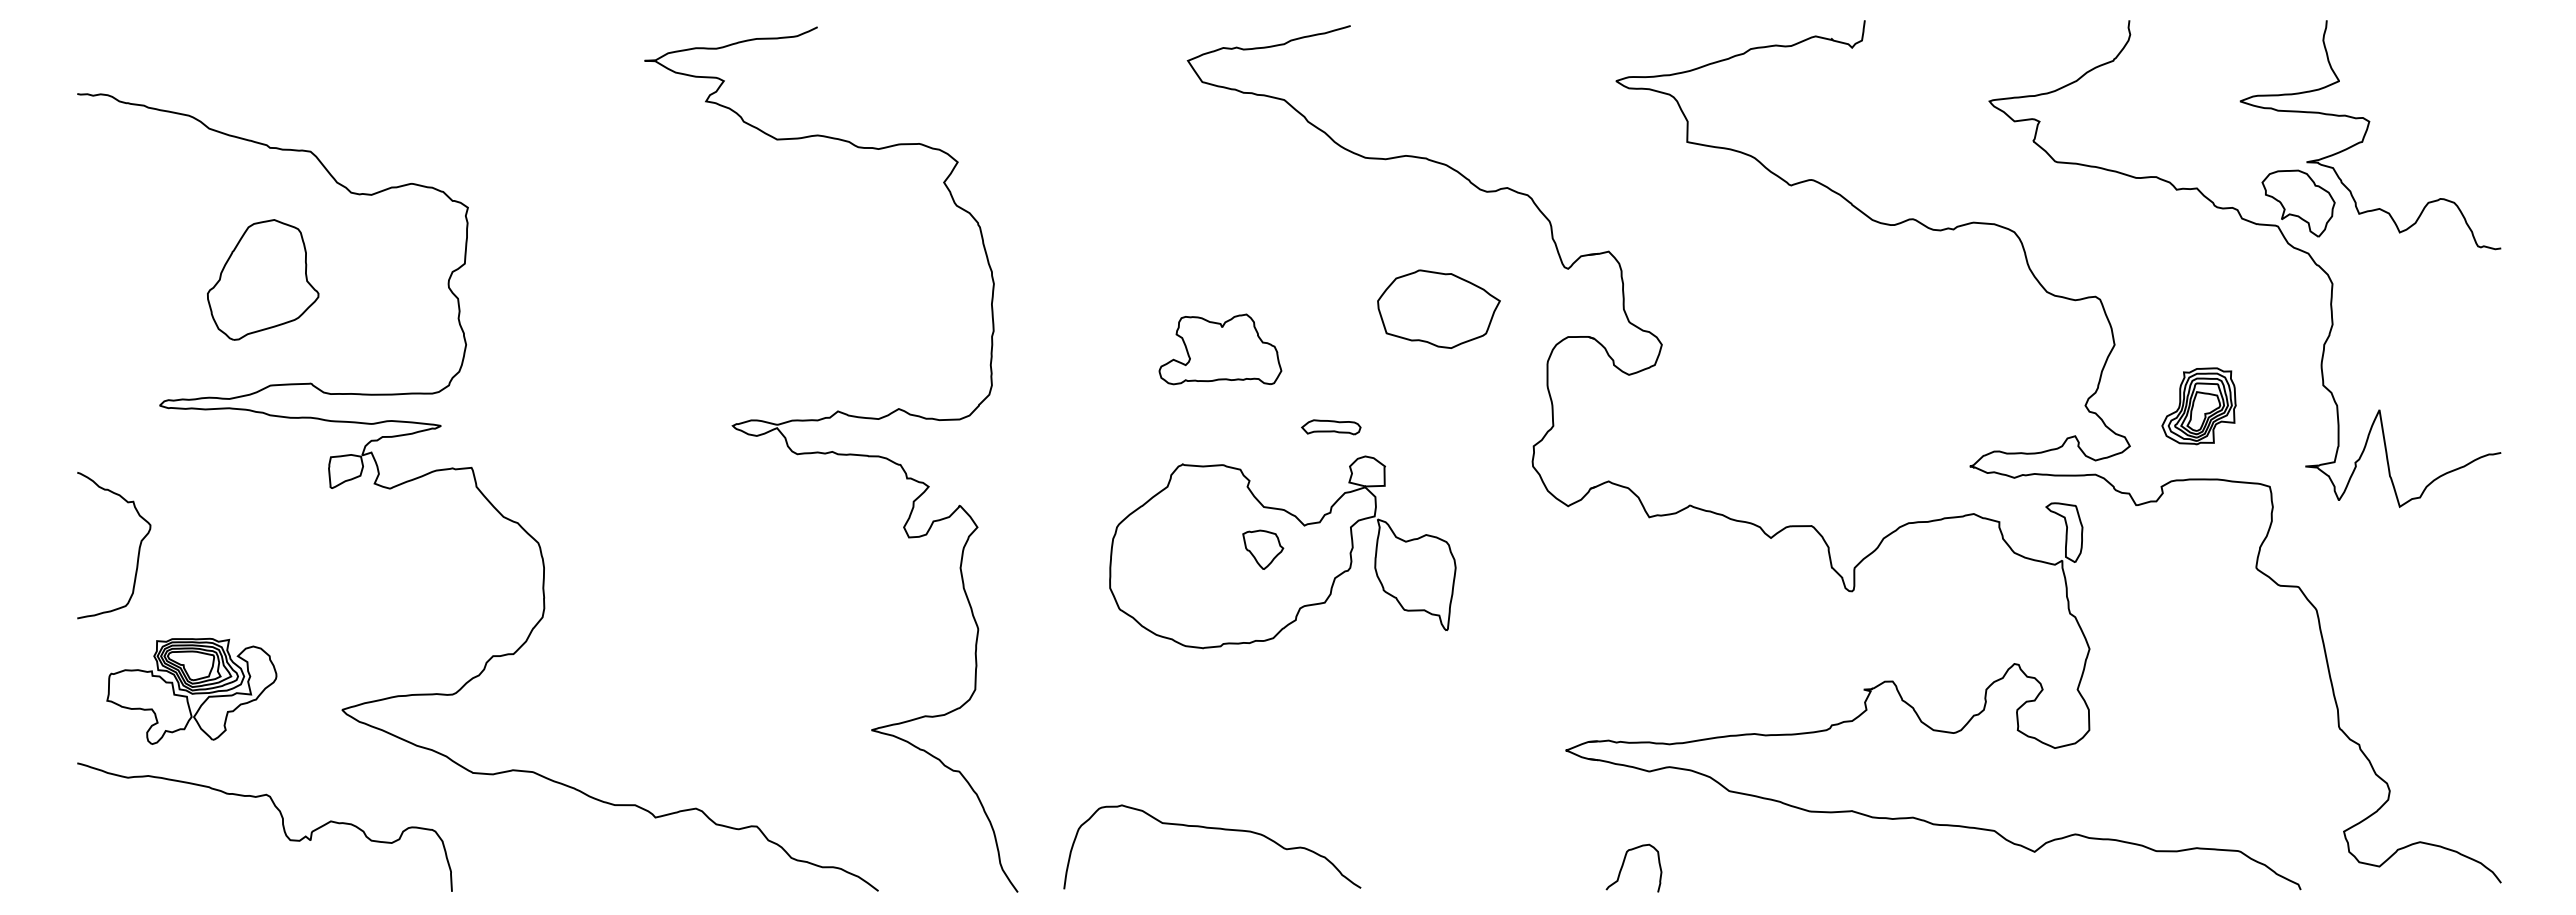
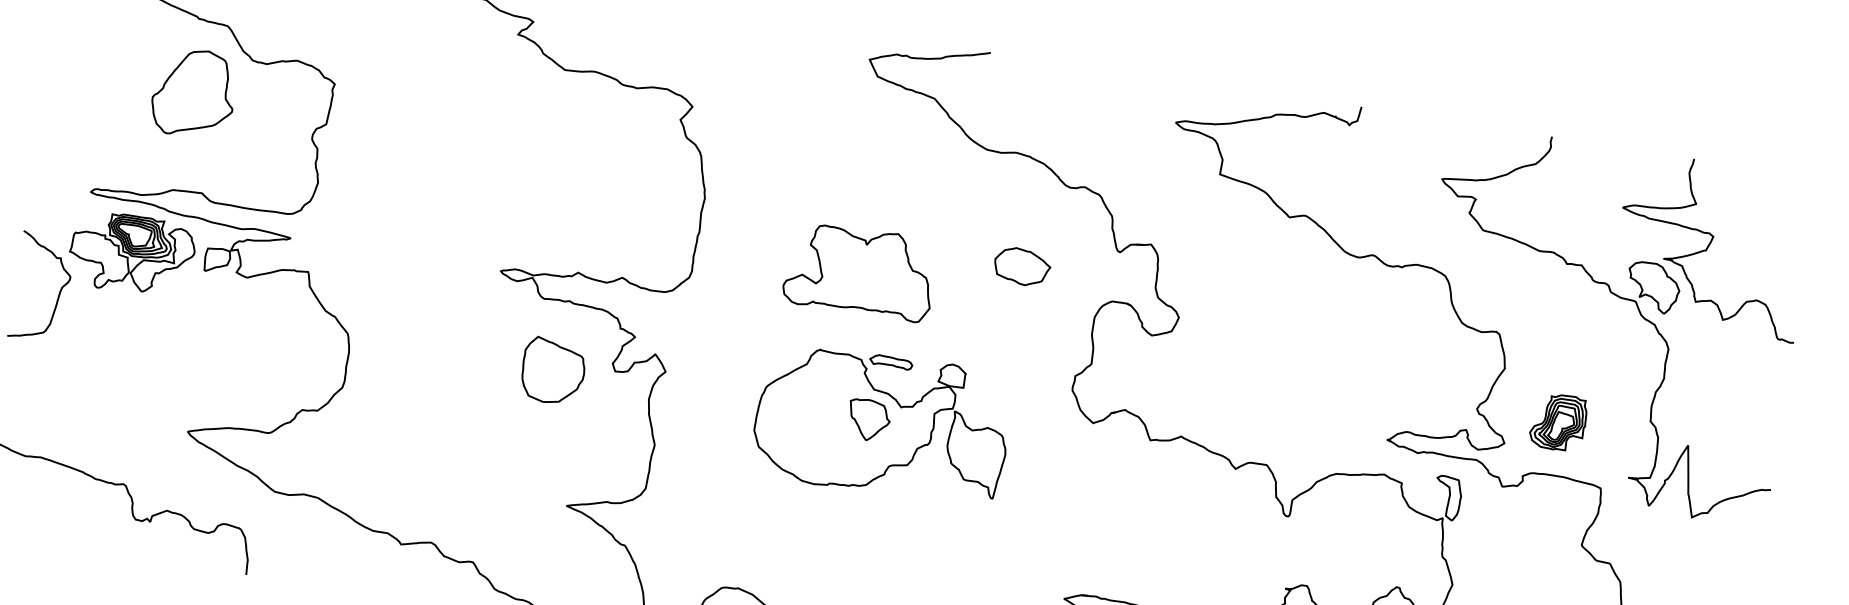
part: (263, 279) -> (194, 93), moved
part: (1438, 309) -> (1022, 266), size x0.62
part: (1220, 349) -> (860, 271), size x1.67
part: (1331, 427) -> (891, 362), moved
part: (824, 549) -> (552, 370), added
part: (1262, 549) -> (868, 419), size x1.43
part: (191, 690) -> (131, 253), moved

